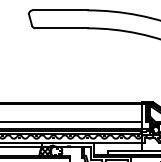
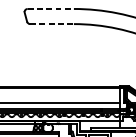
line: (60, 10) -> (51, 9), solid -> dashed
line: (61, 28) -> (51, 24), solid -> dashed

